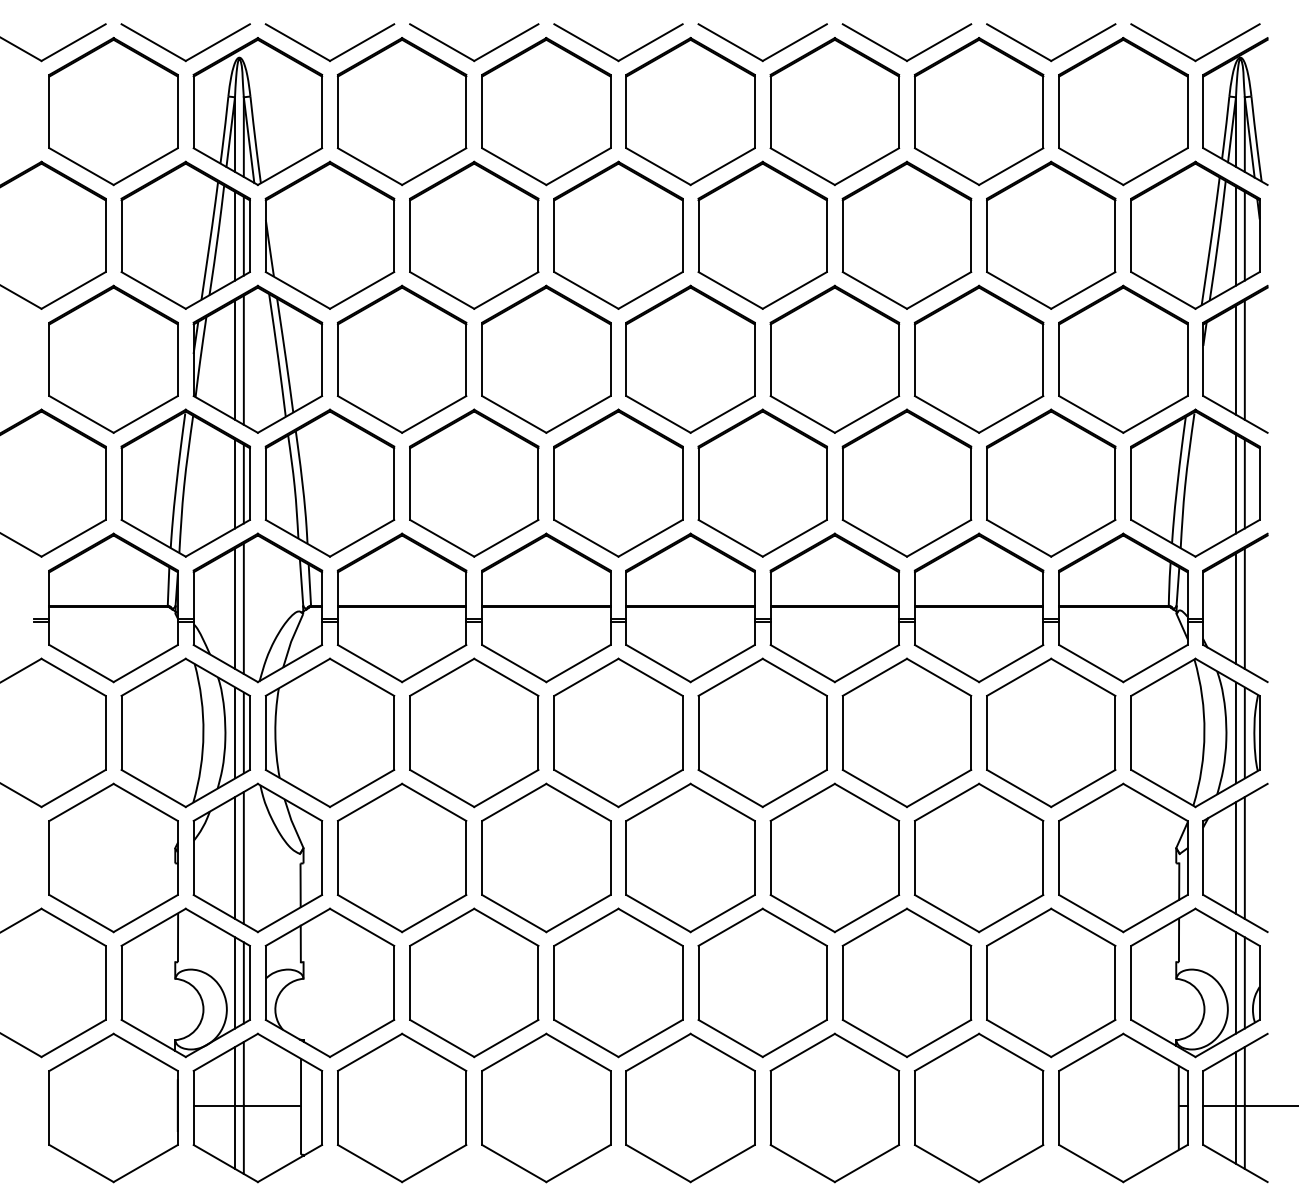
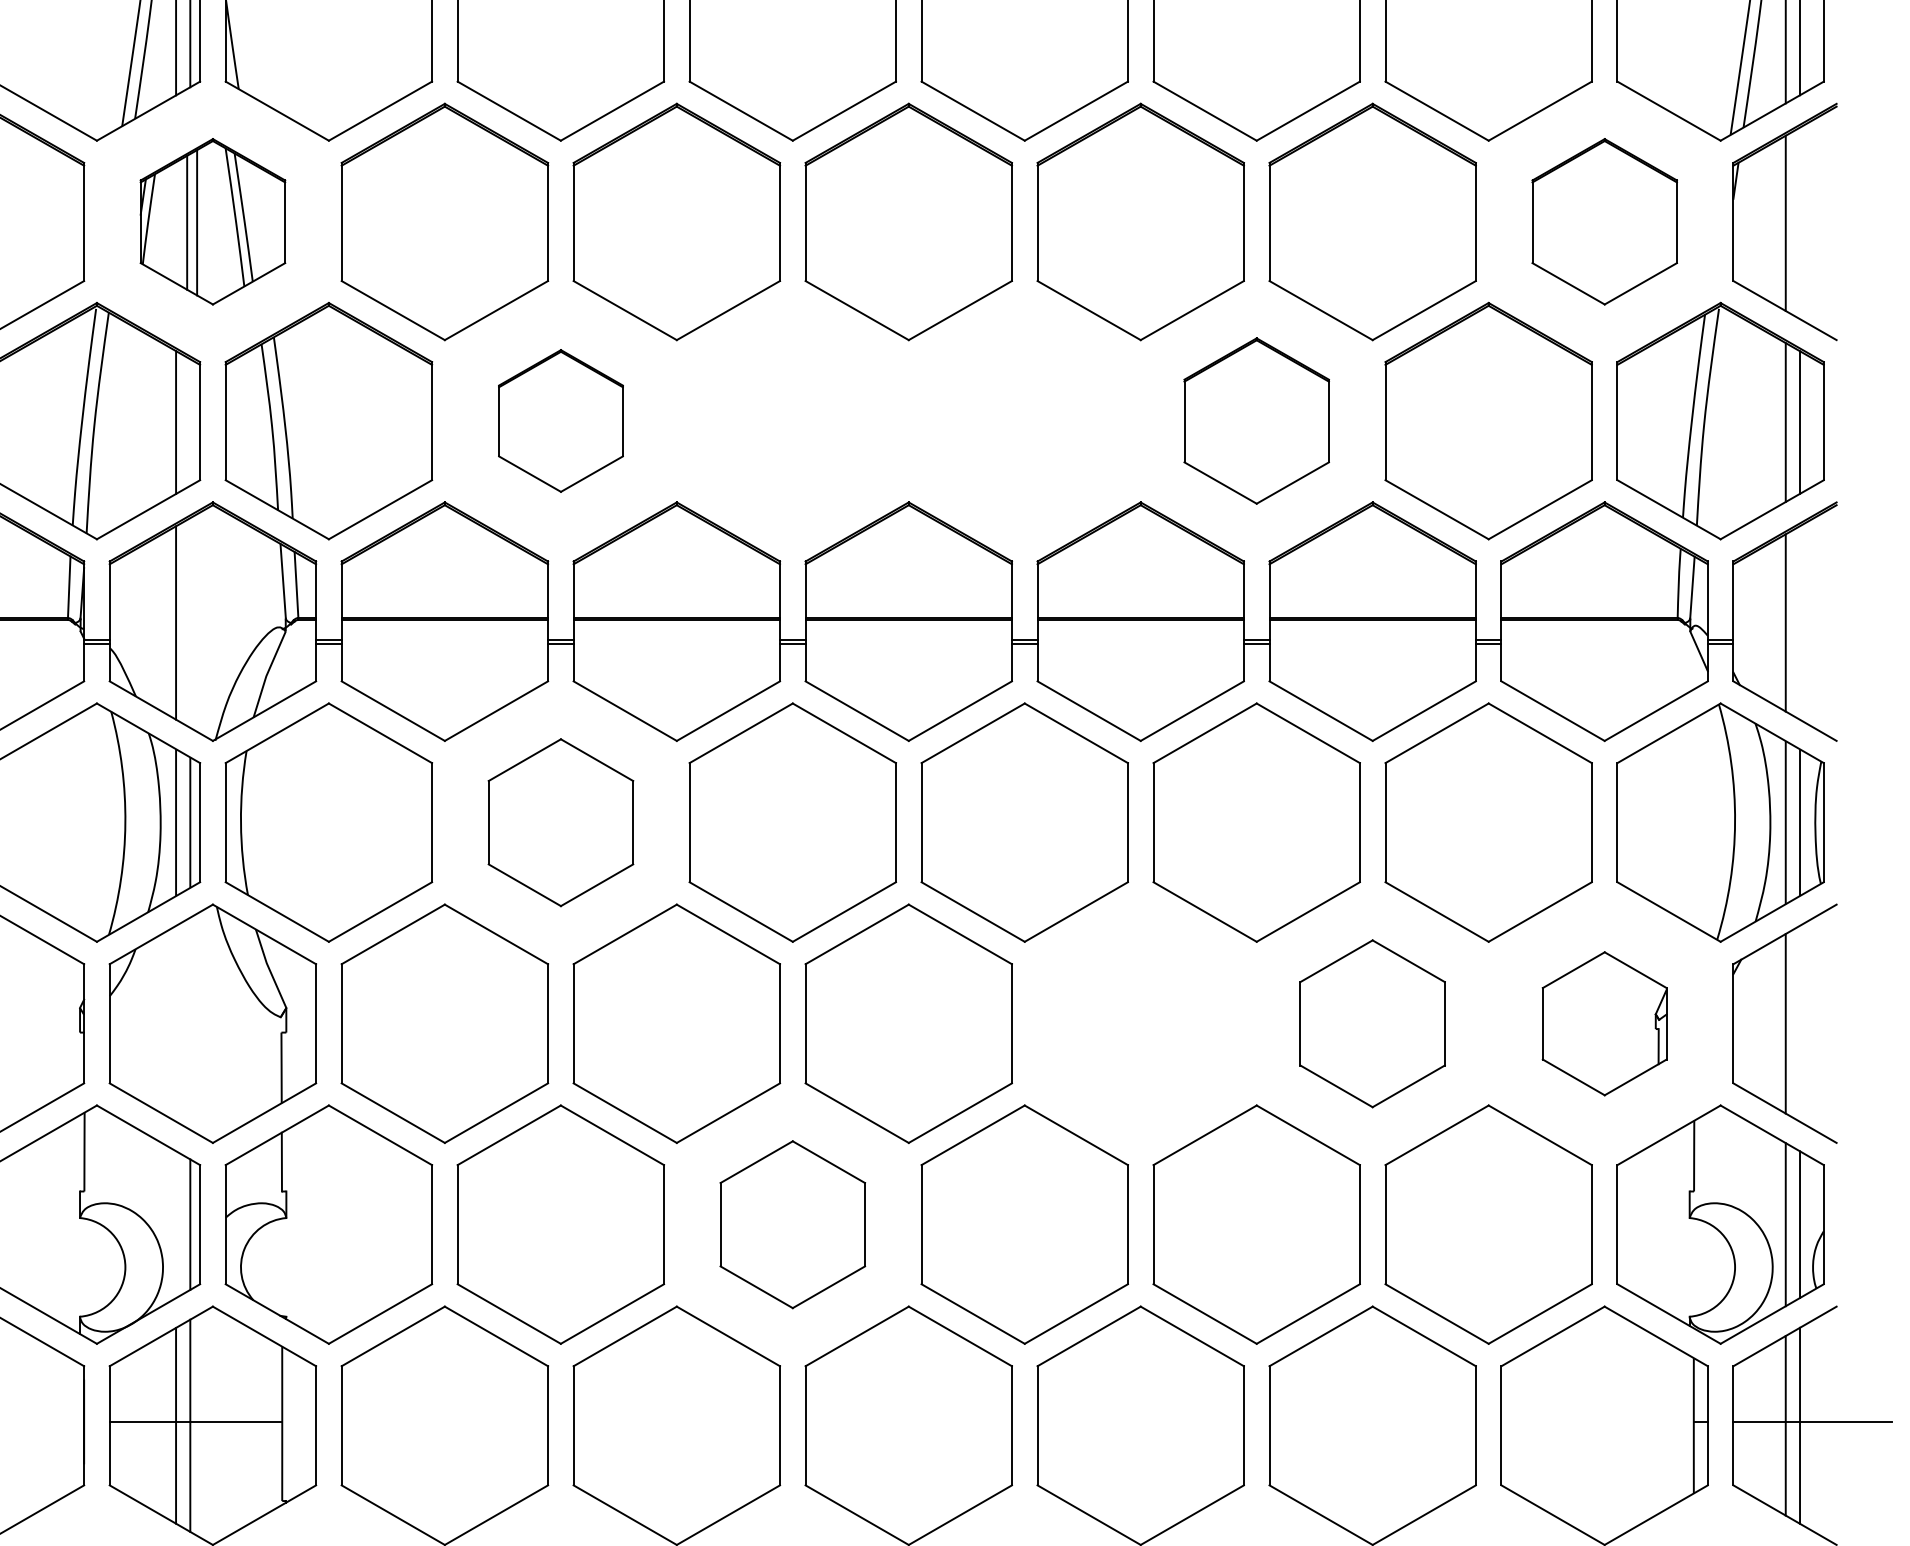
part: (257, 358) -> (212, 220), size x0.7
part: (1123, 358) -> (1604, 220), size x0.7
line: (1244, 359) -> (1799, 222), removed
part: (474, 482) -> (561, 419), size x0.6
part: (618, 482) -> (792, 419), removed
part: (762, 482) -> (1024, 419), removed
part: (906, 482) -> (1255, 419), size x0.7
line: (243, 483) -> (189, 421), removed
line: (243, 608) -> (189, 622), removed
line: (1244, 608) -> (1799, 622), removed
part: (474, 732) -> (561, 821), size x0.7
line: (234, 857) -> (175, 1023), removed
line: (243, 857) -> (189, 1023), removed
part: (834, 857) -> (1140, 1023), removed
part: (978, 857) -> (1371, 1023), size x0.7
part: (1123, 857) -> (1604, 1023), size x0.6
line: (1244, 857) -> (1799, 1023), removed
line: (234, 982) -> (175, 1224), removed
part: (618, 982) -> (792, 1224), size x0.7

